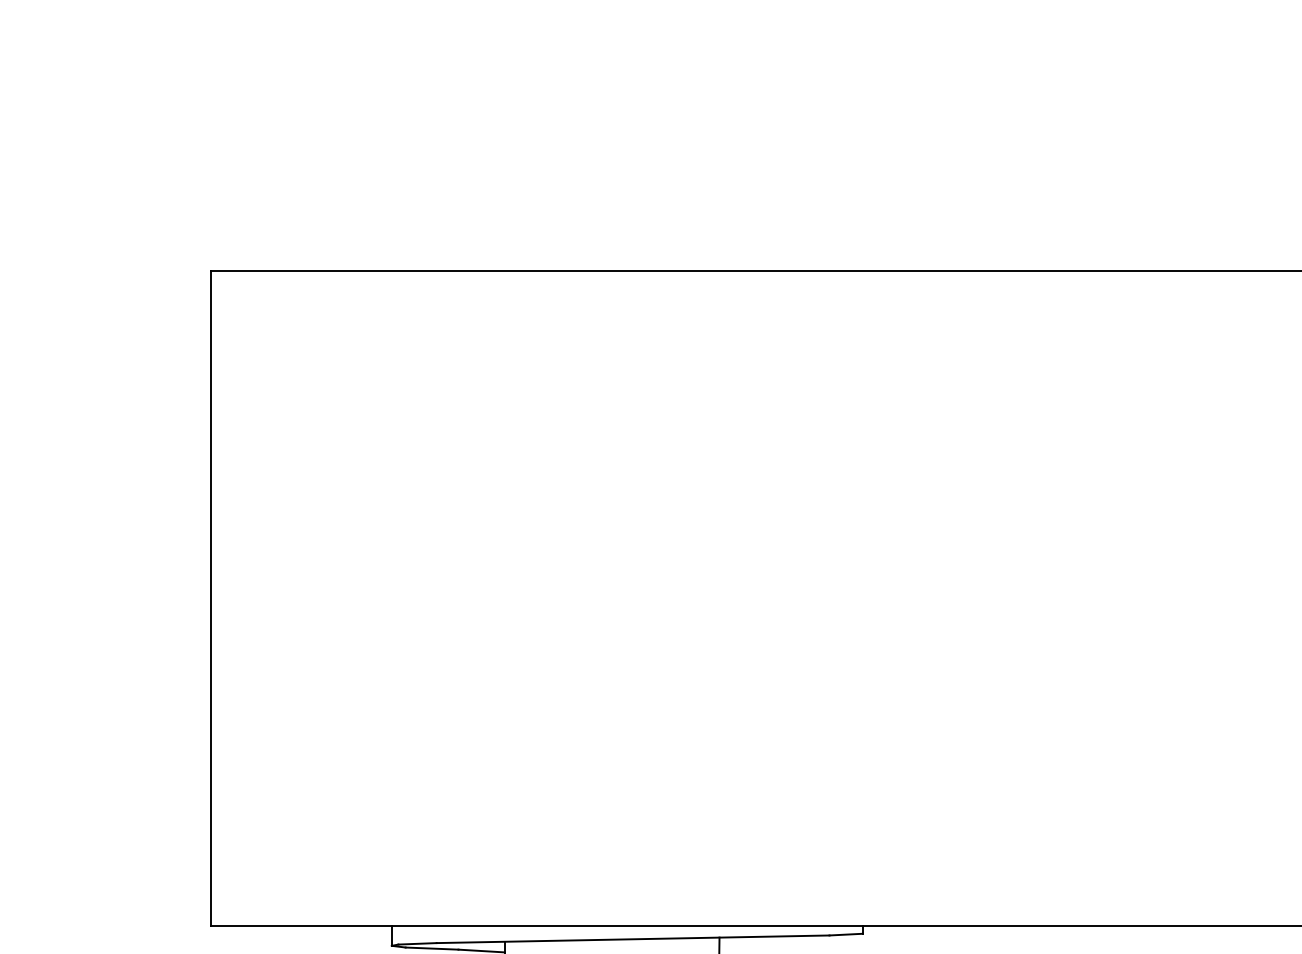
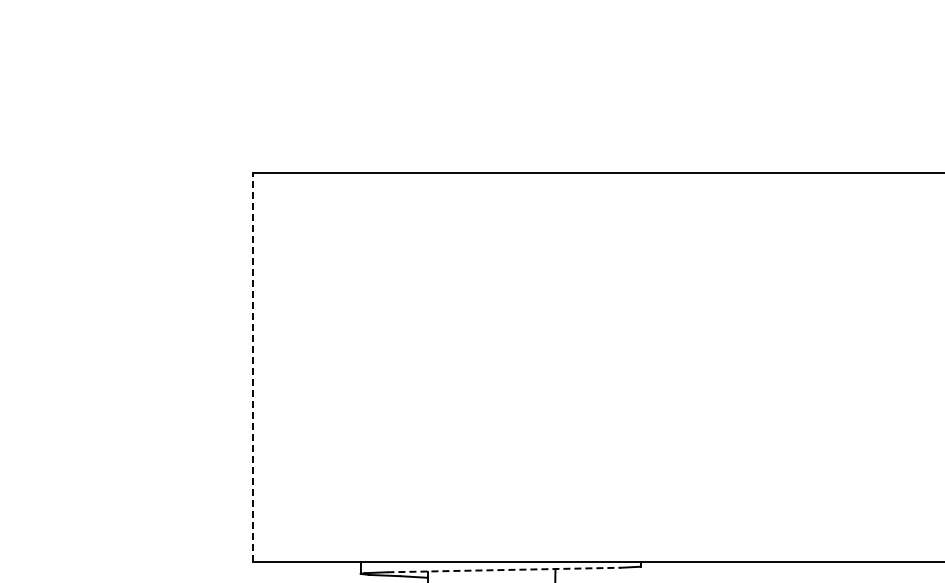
line: (211, 598) -> (253, 367), solid -> dashed
line: (633, 940) -> (504, 570), solid -> dashed

